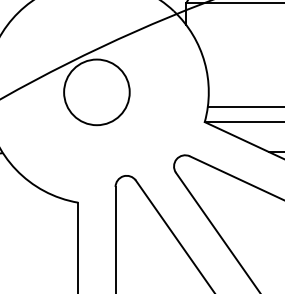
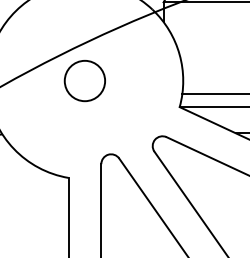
circle: (96, 91) -> (84, 80), size x0.7

